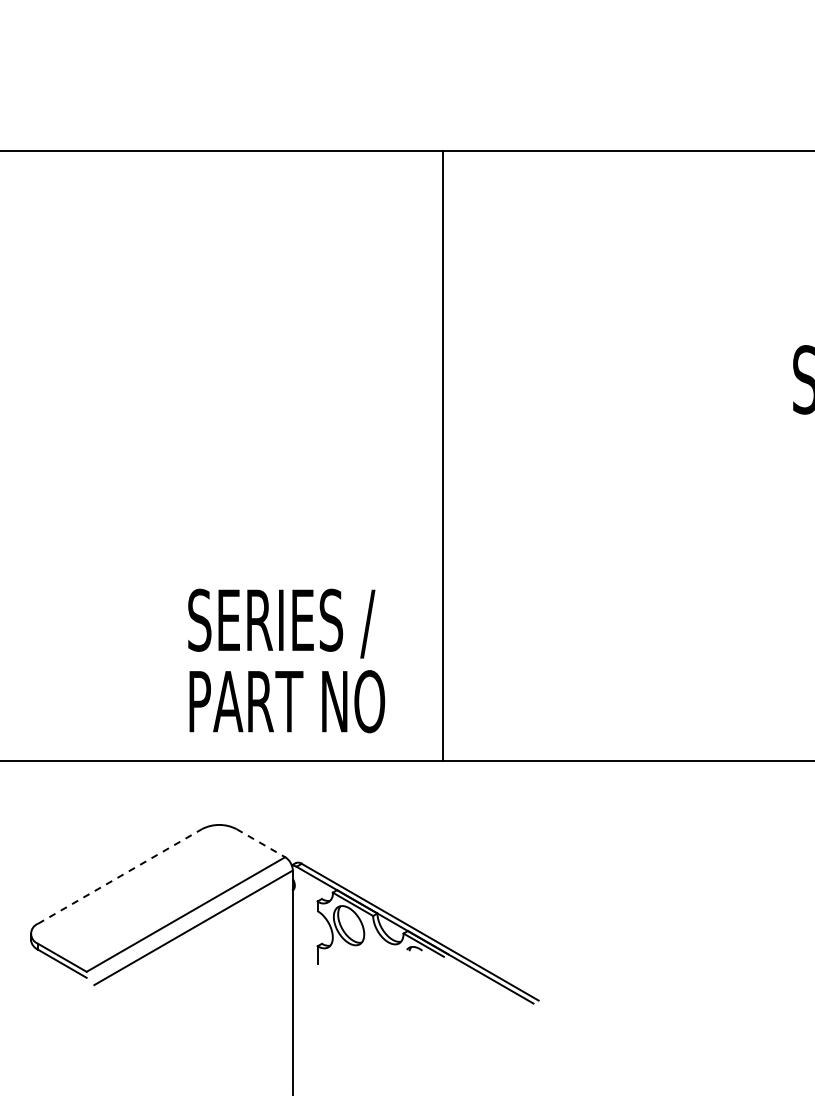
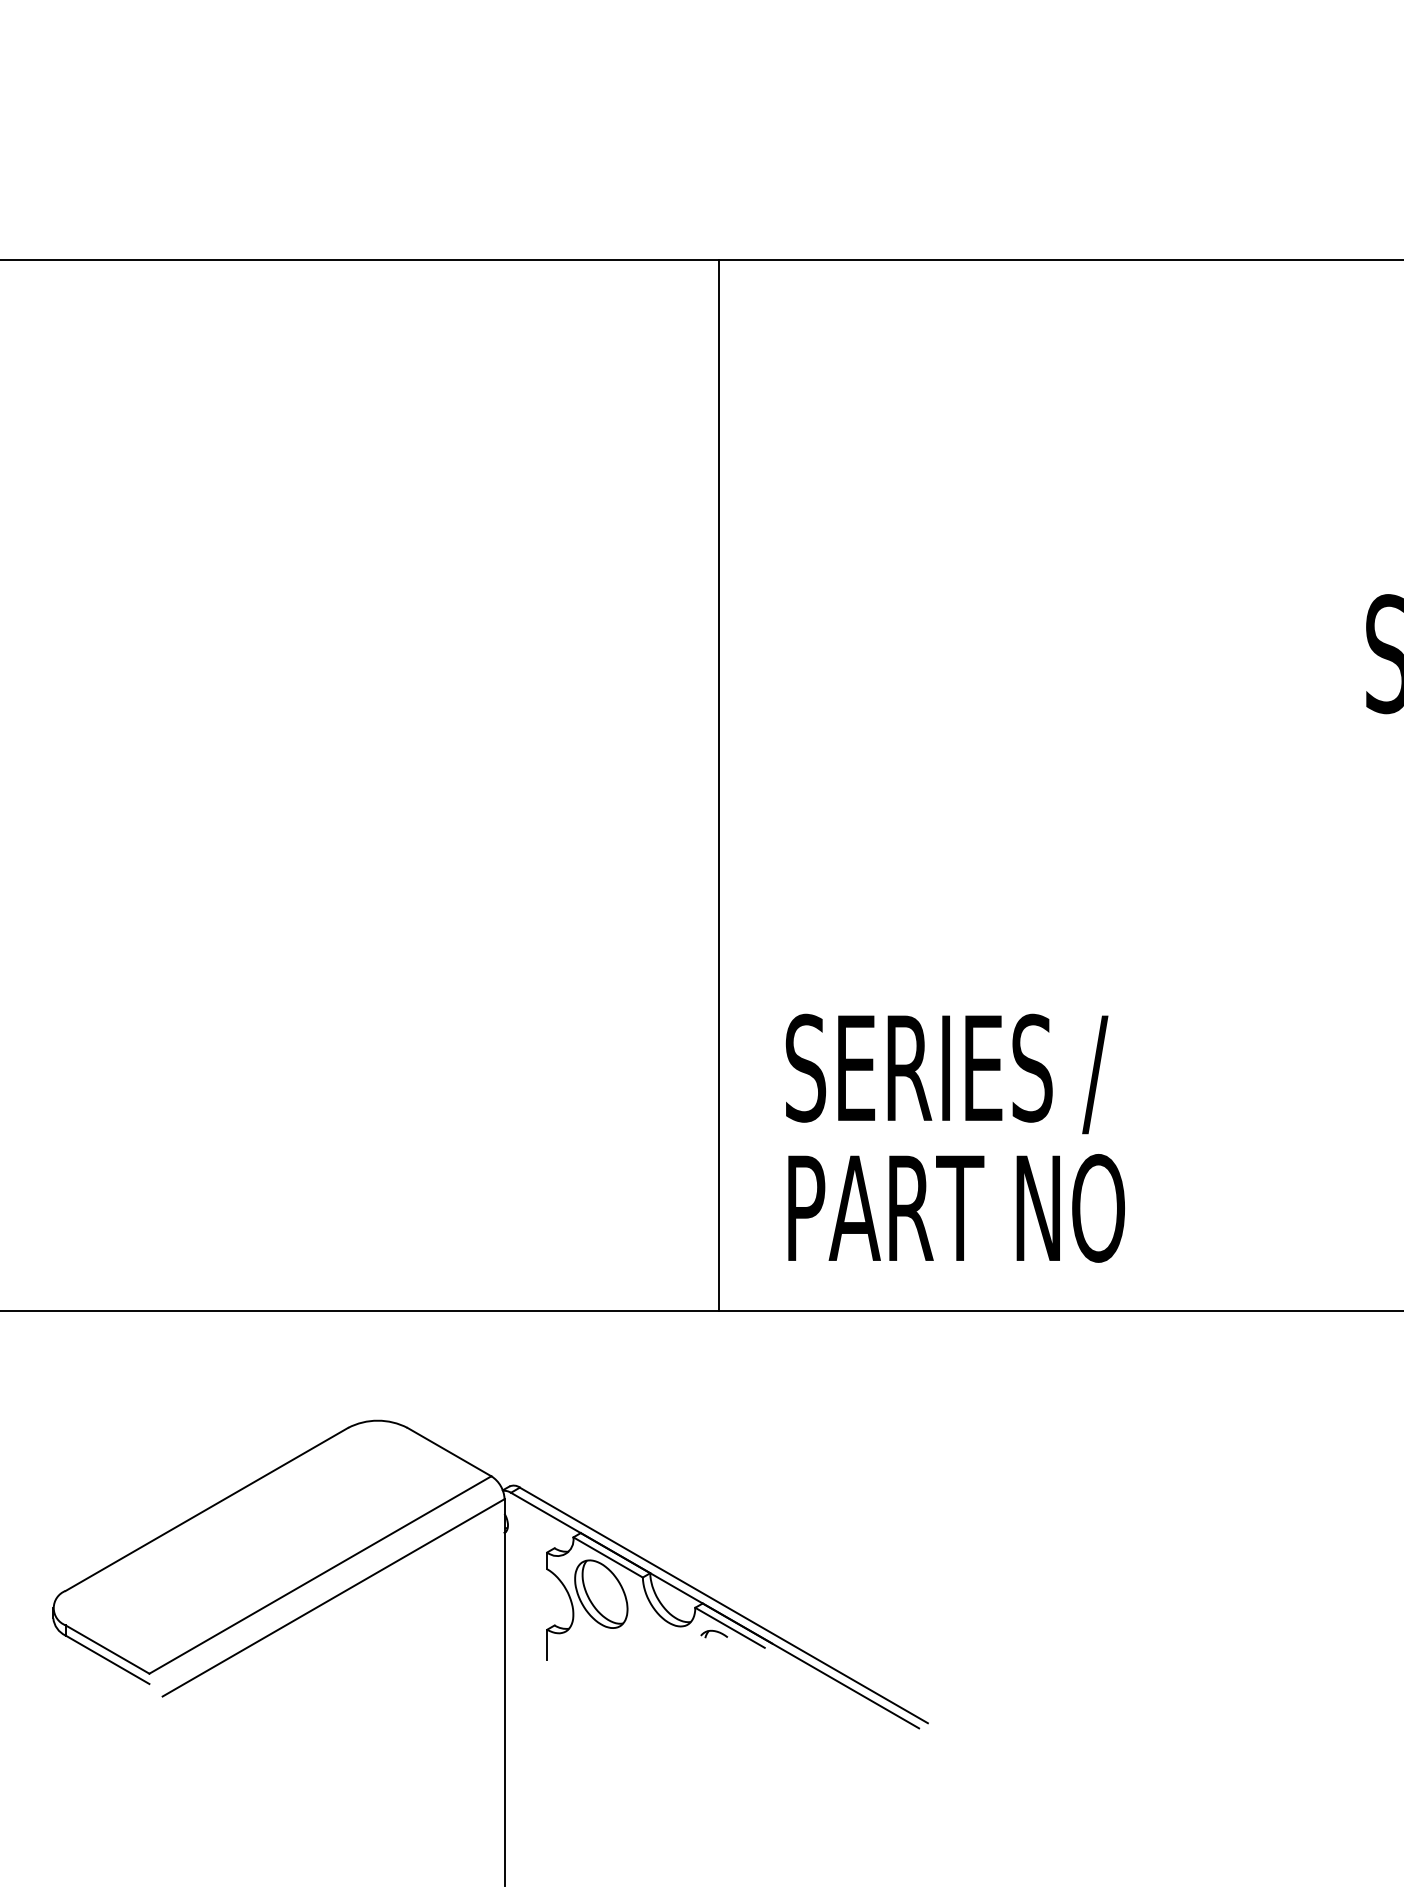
line: (442, 456) -> (719, 786), moved
text: (286, 660) -> (955, 1137), moved
line: (261, 843) -> (450, 1452), dashed -> solid
line: (120, 876) -> (207, 1509), dashed -> solid

